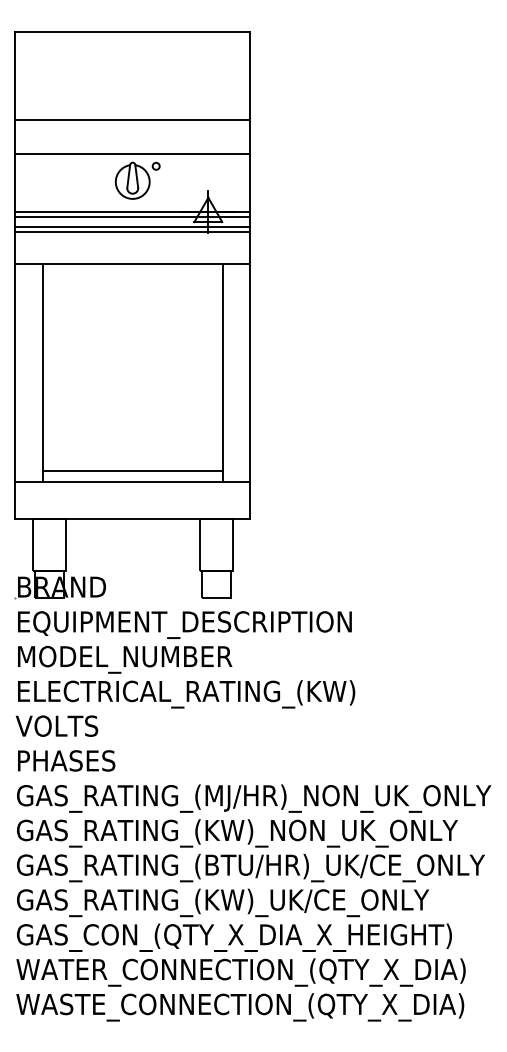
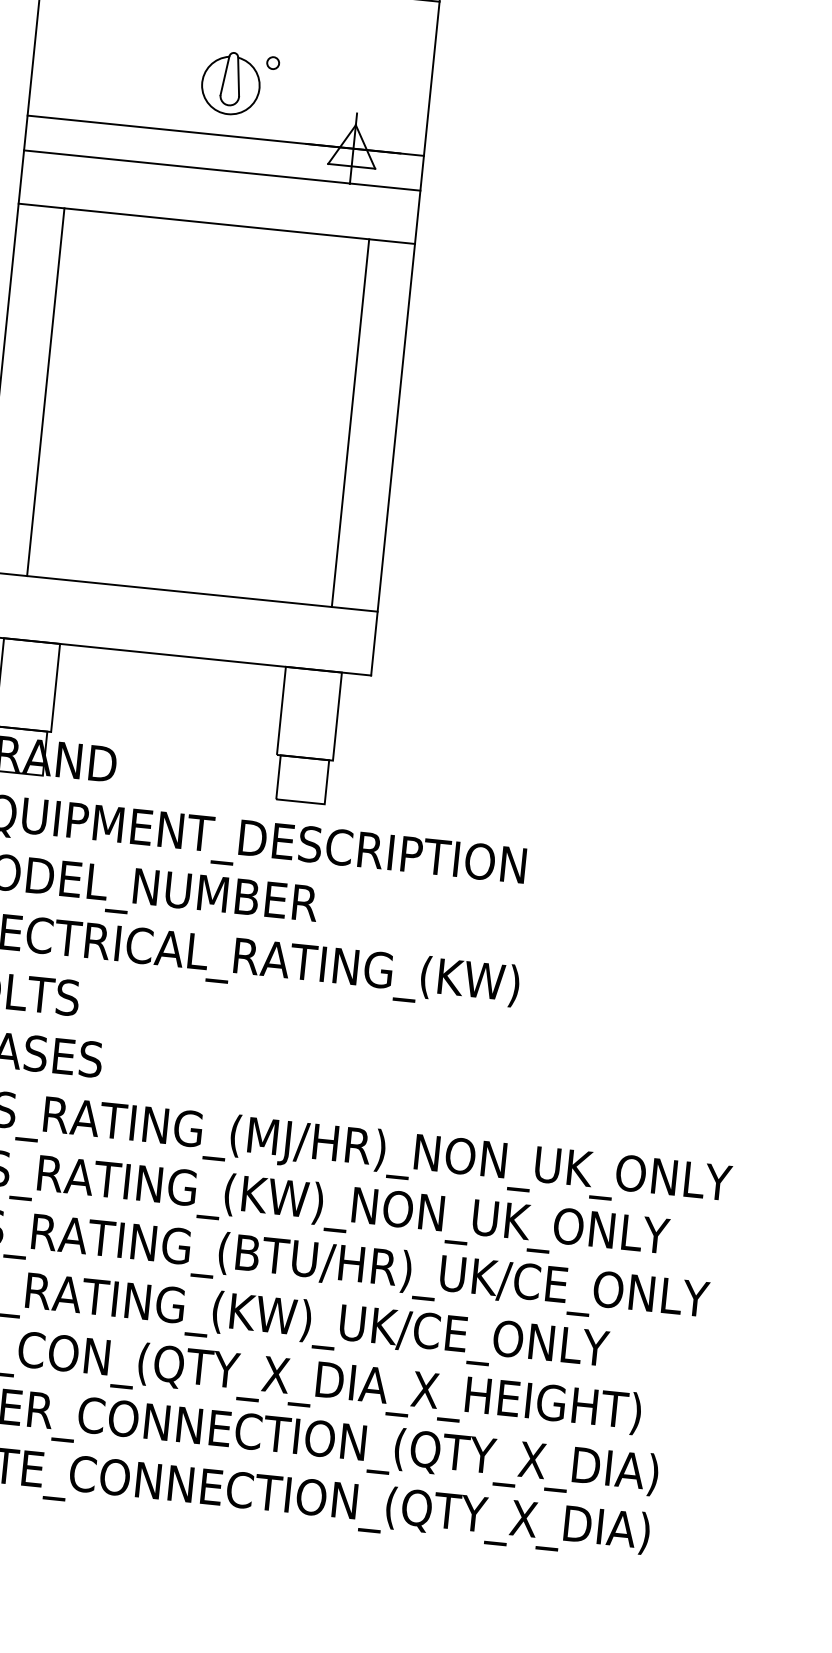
line: (132, 154) -> (235, 39), removed
line: (132, 216) -> (224, 143), removed
line: (132, 227) -> (222, 162), removed
line: (132, 471) -> (180, 574), removed

